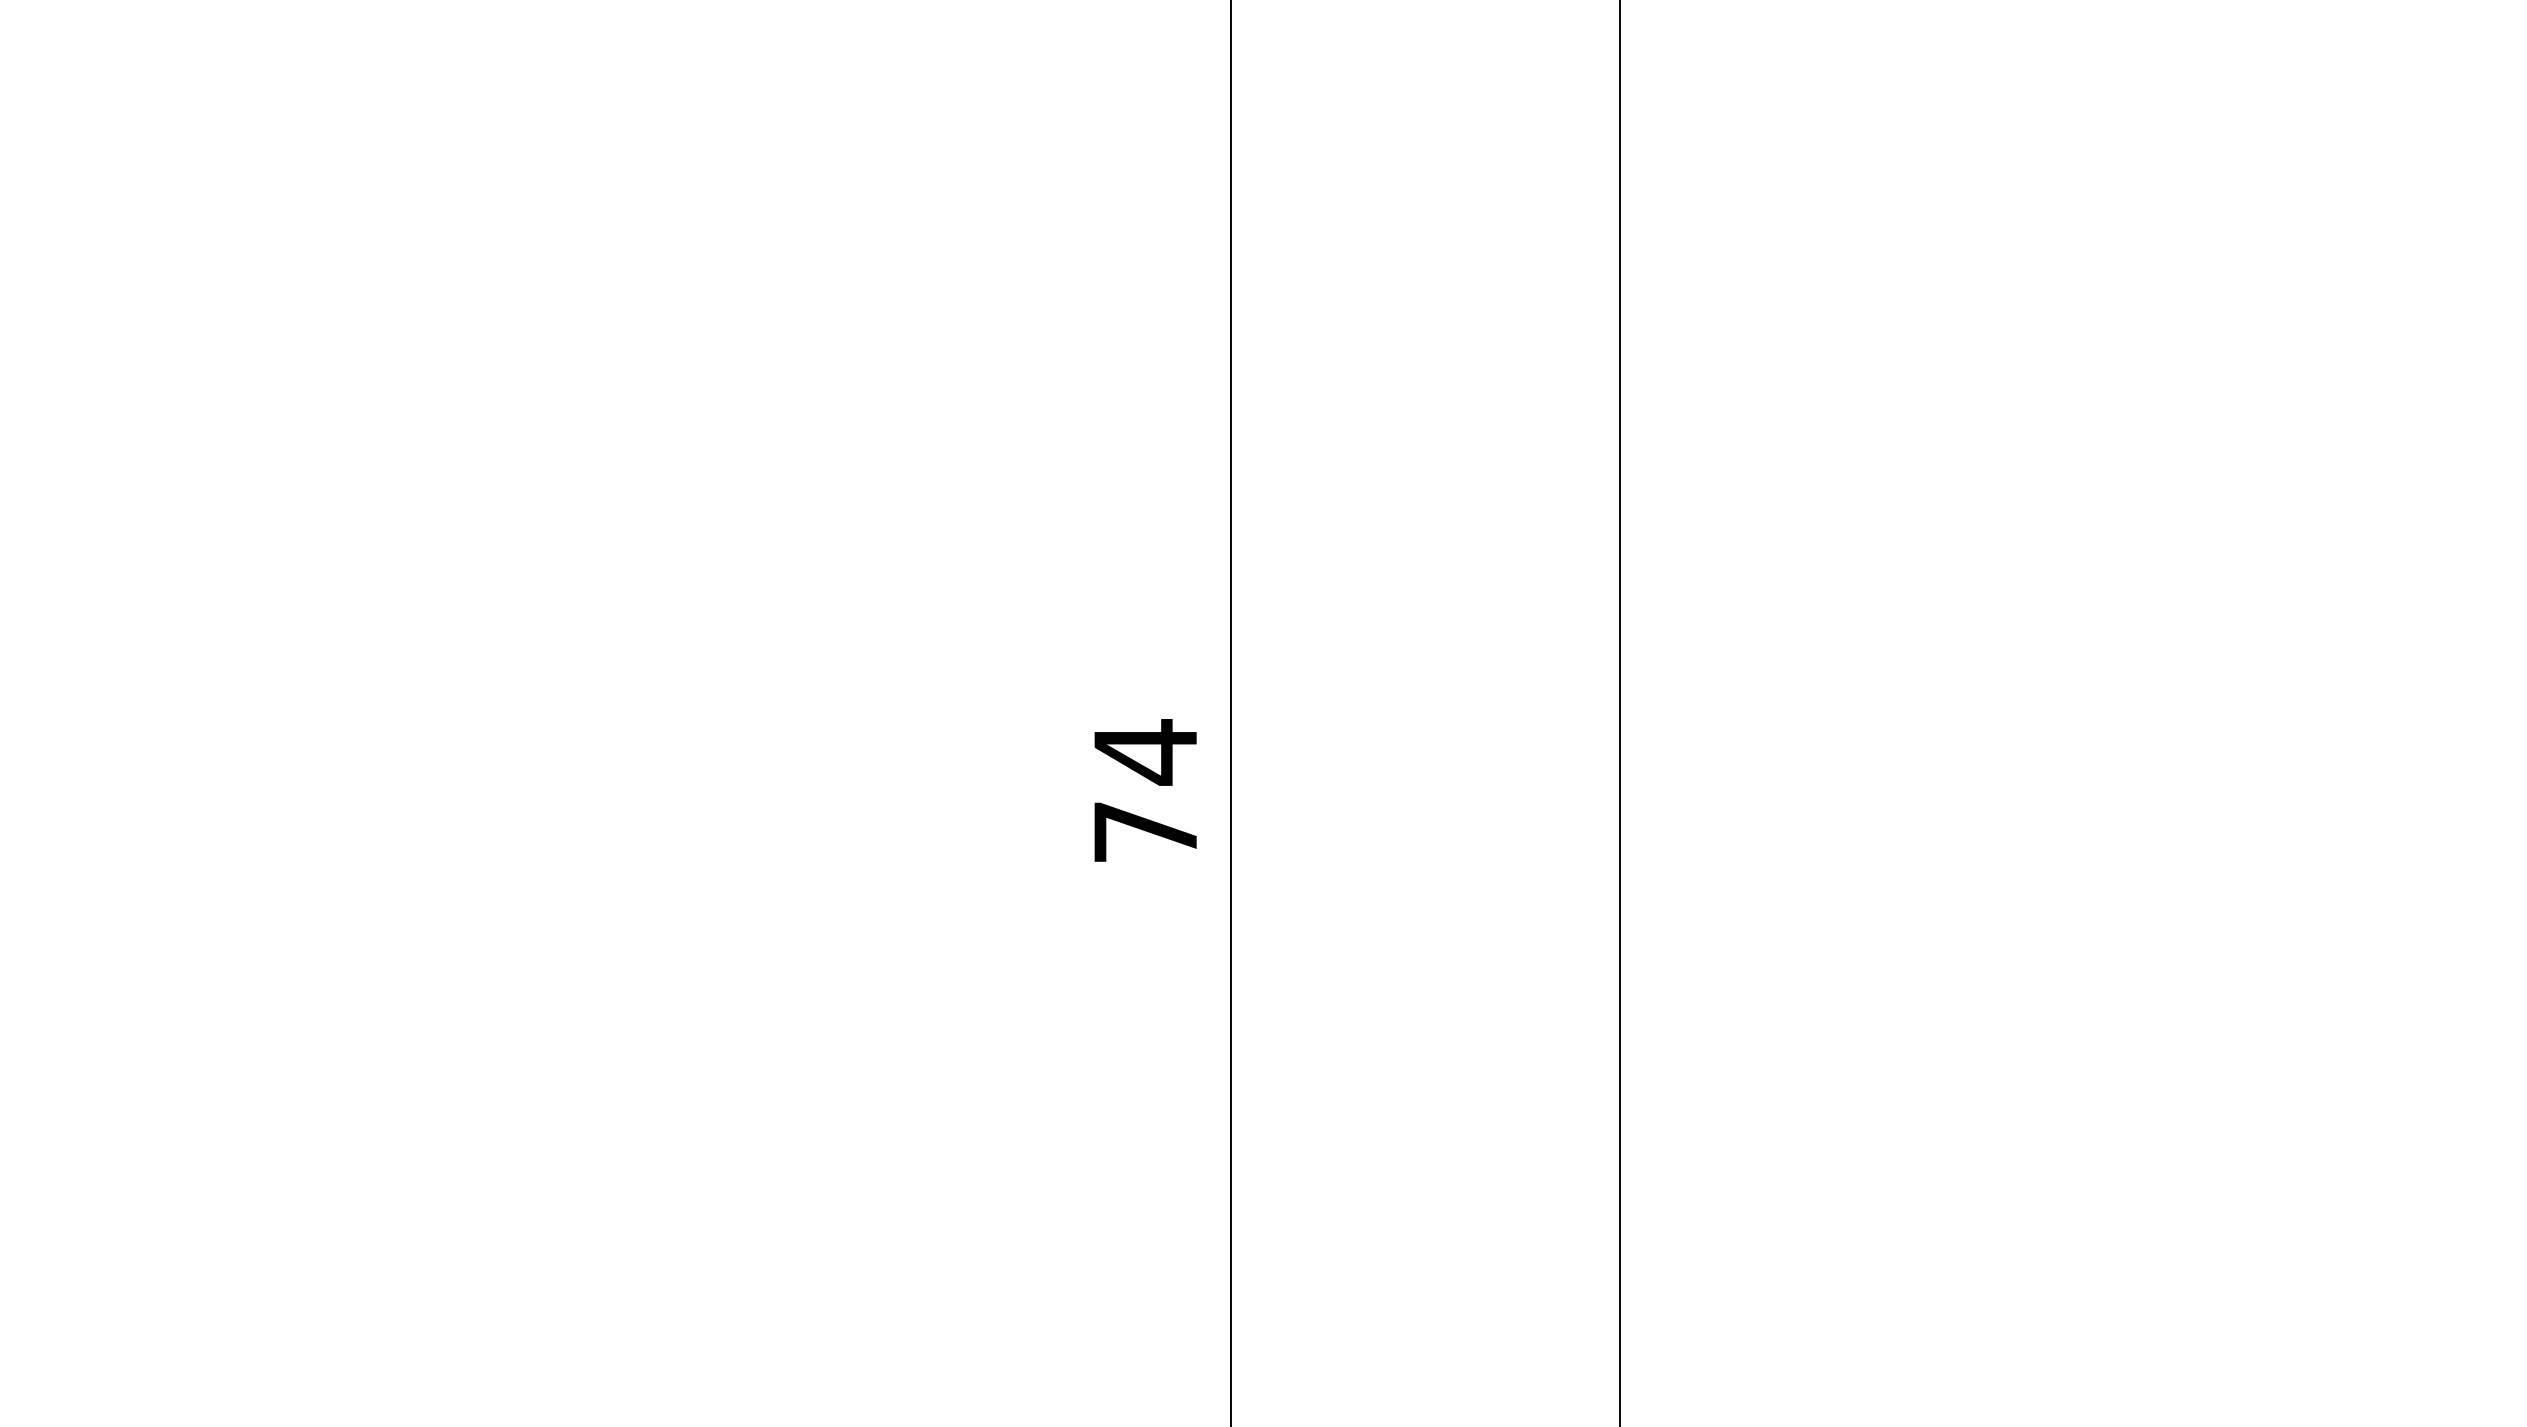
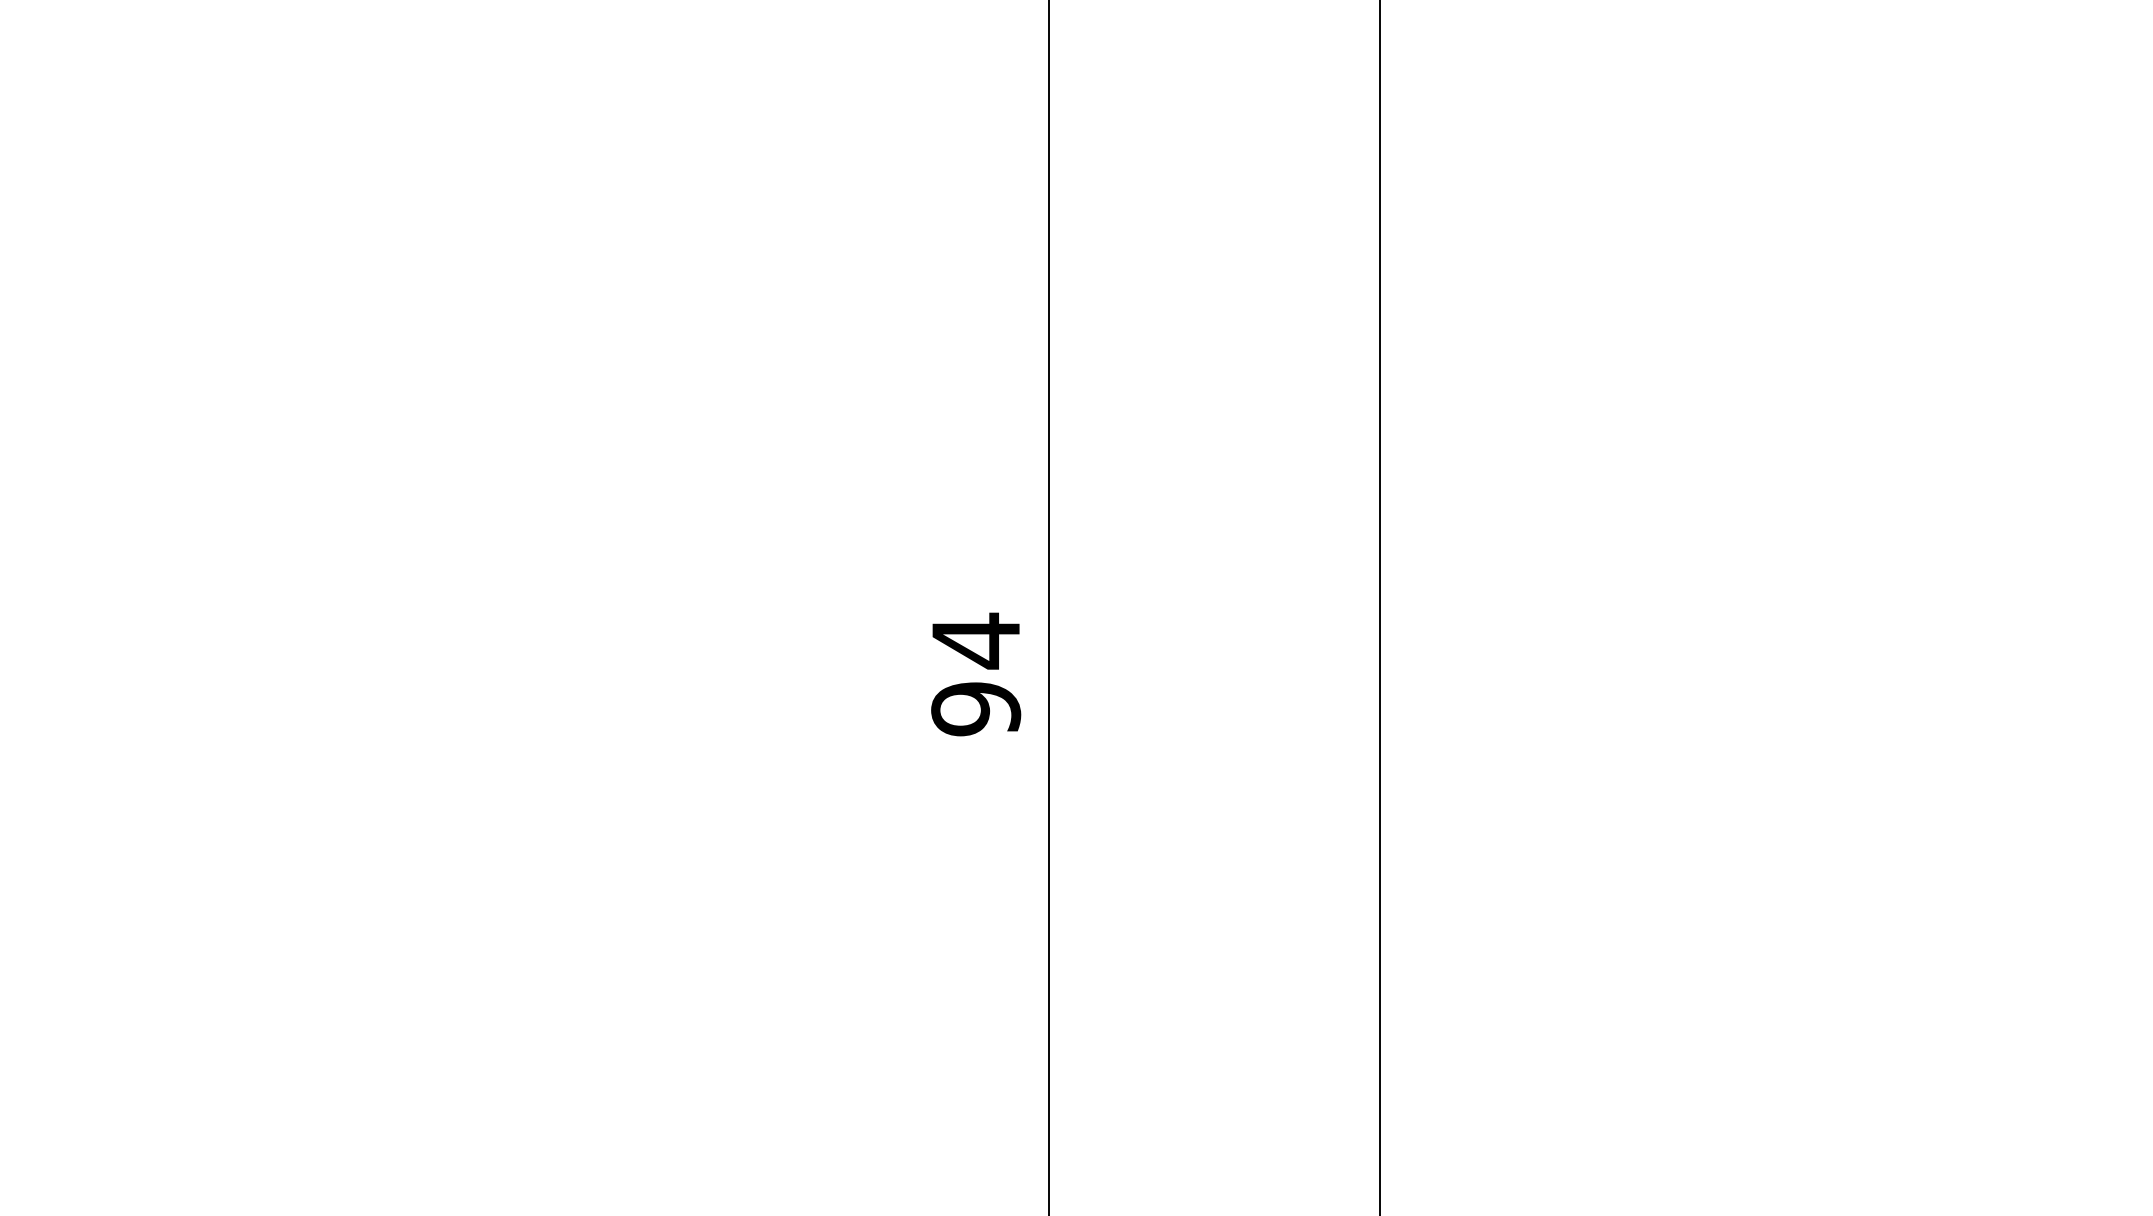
text: (1145, 832) -> (975, 709), 74 -> 94

